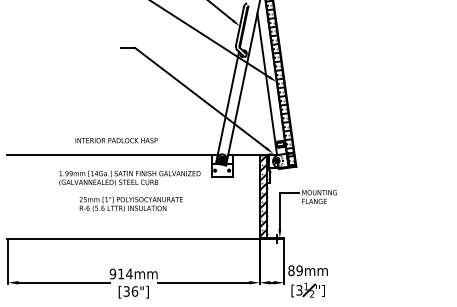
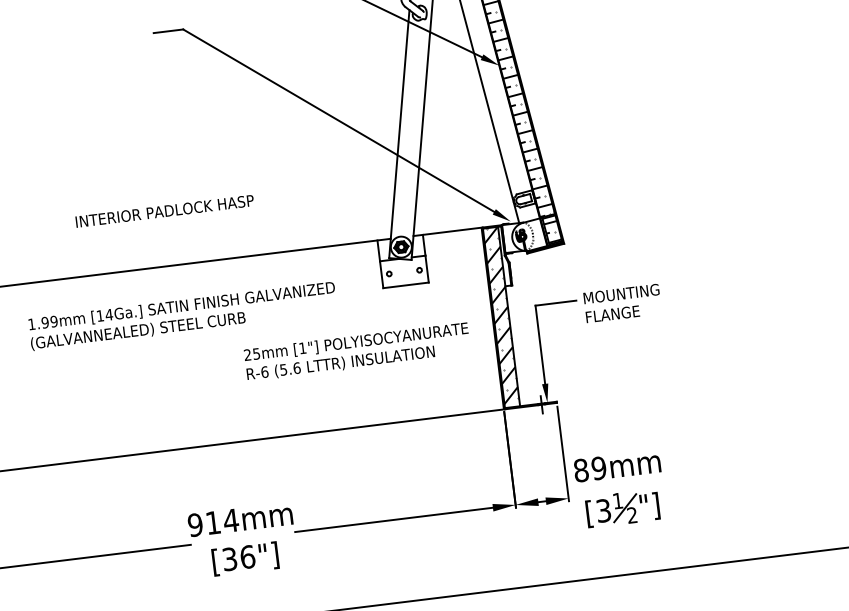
text: (116, 140) -> (164, 211), moved
text: (129, 177) -> (181, 314), moved
text: (130, 203) -> (355, 350), moved

